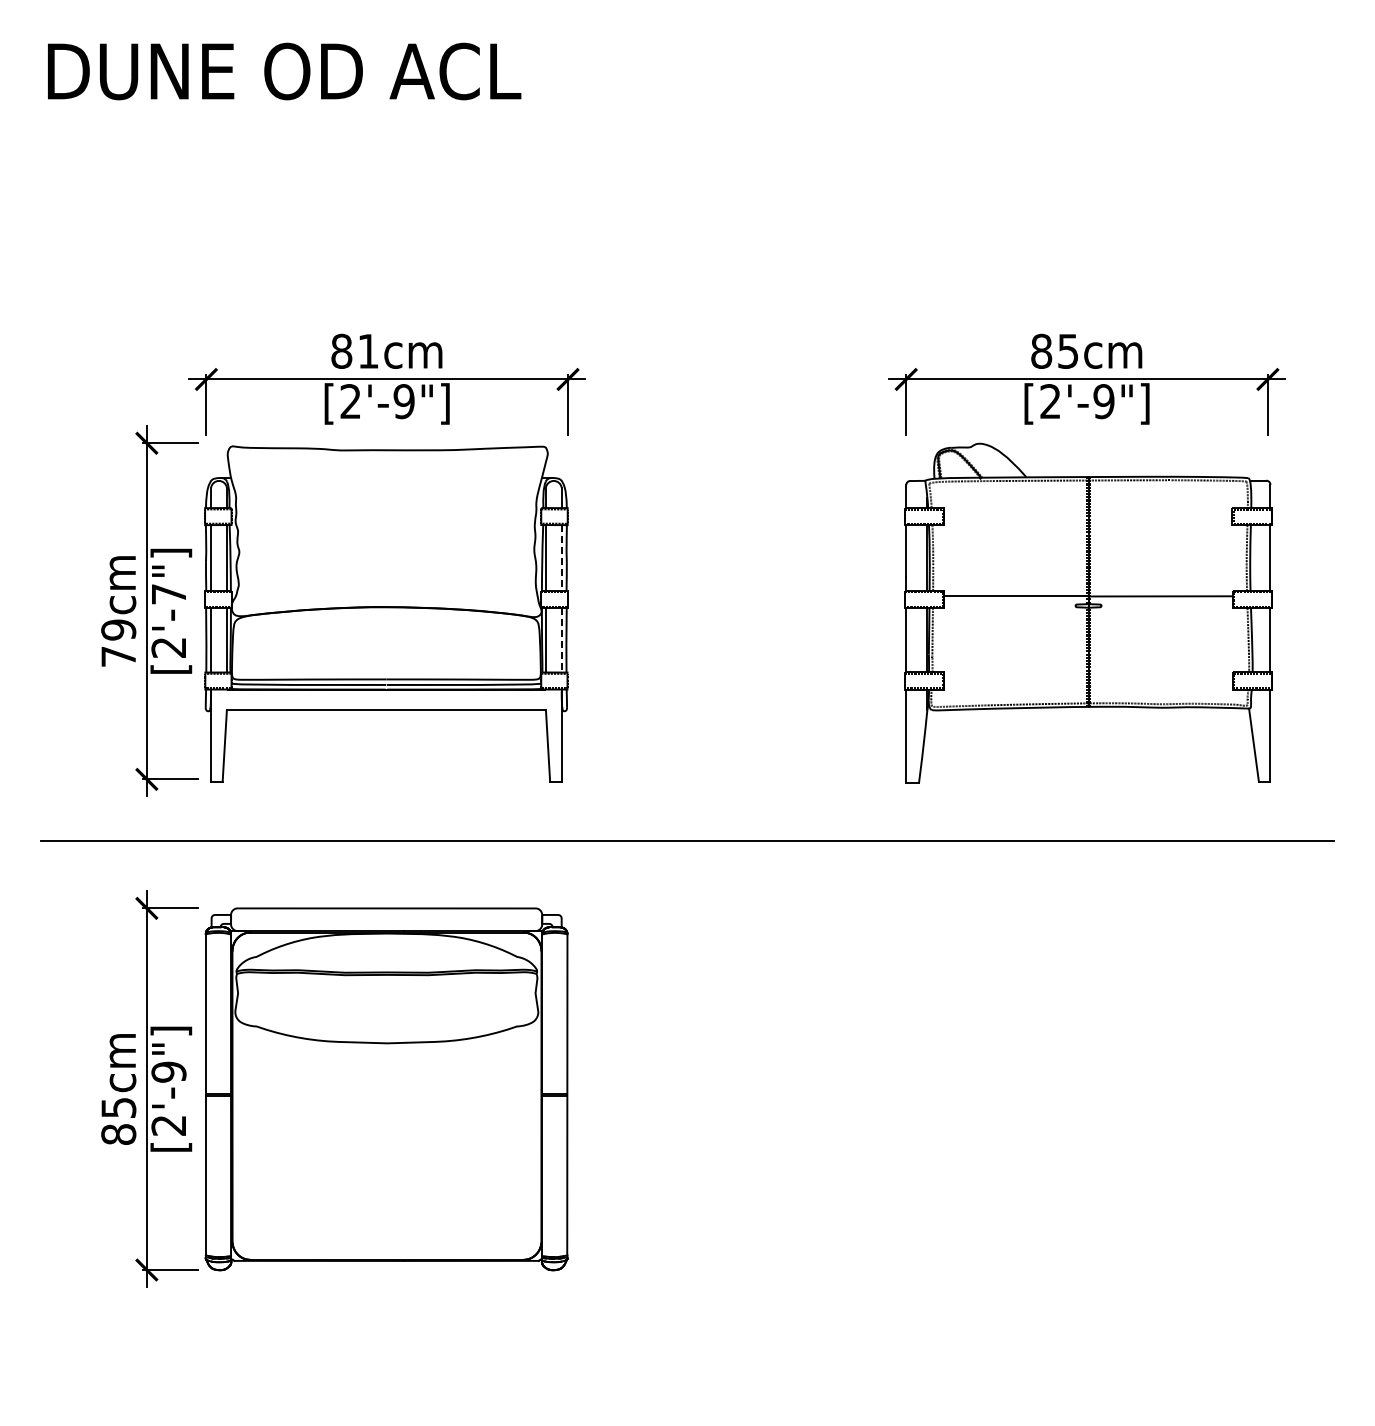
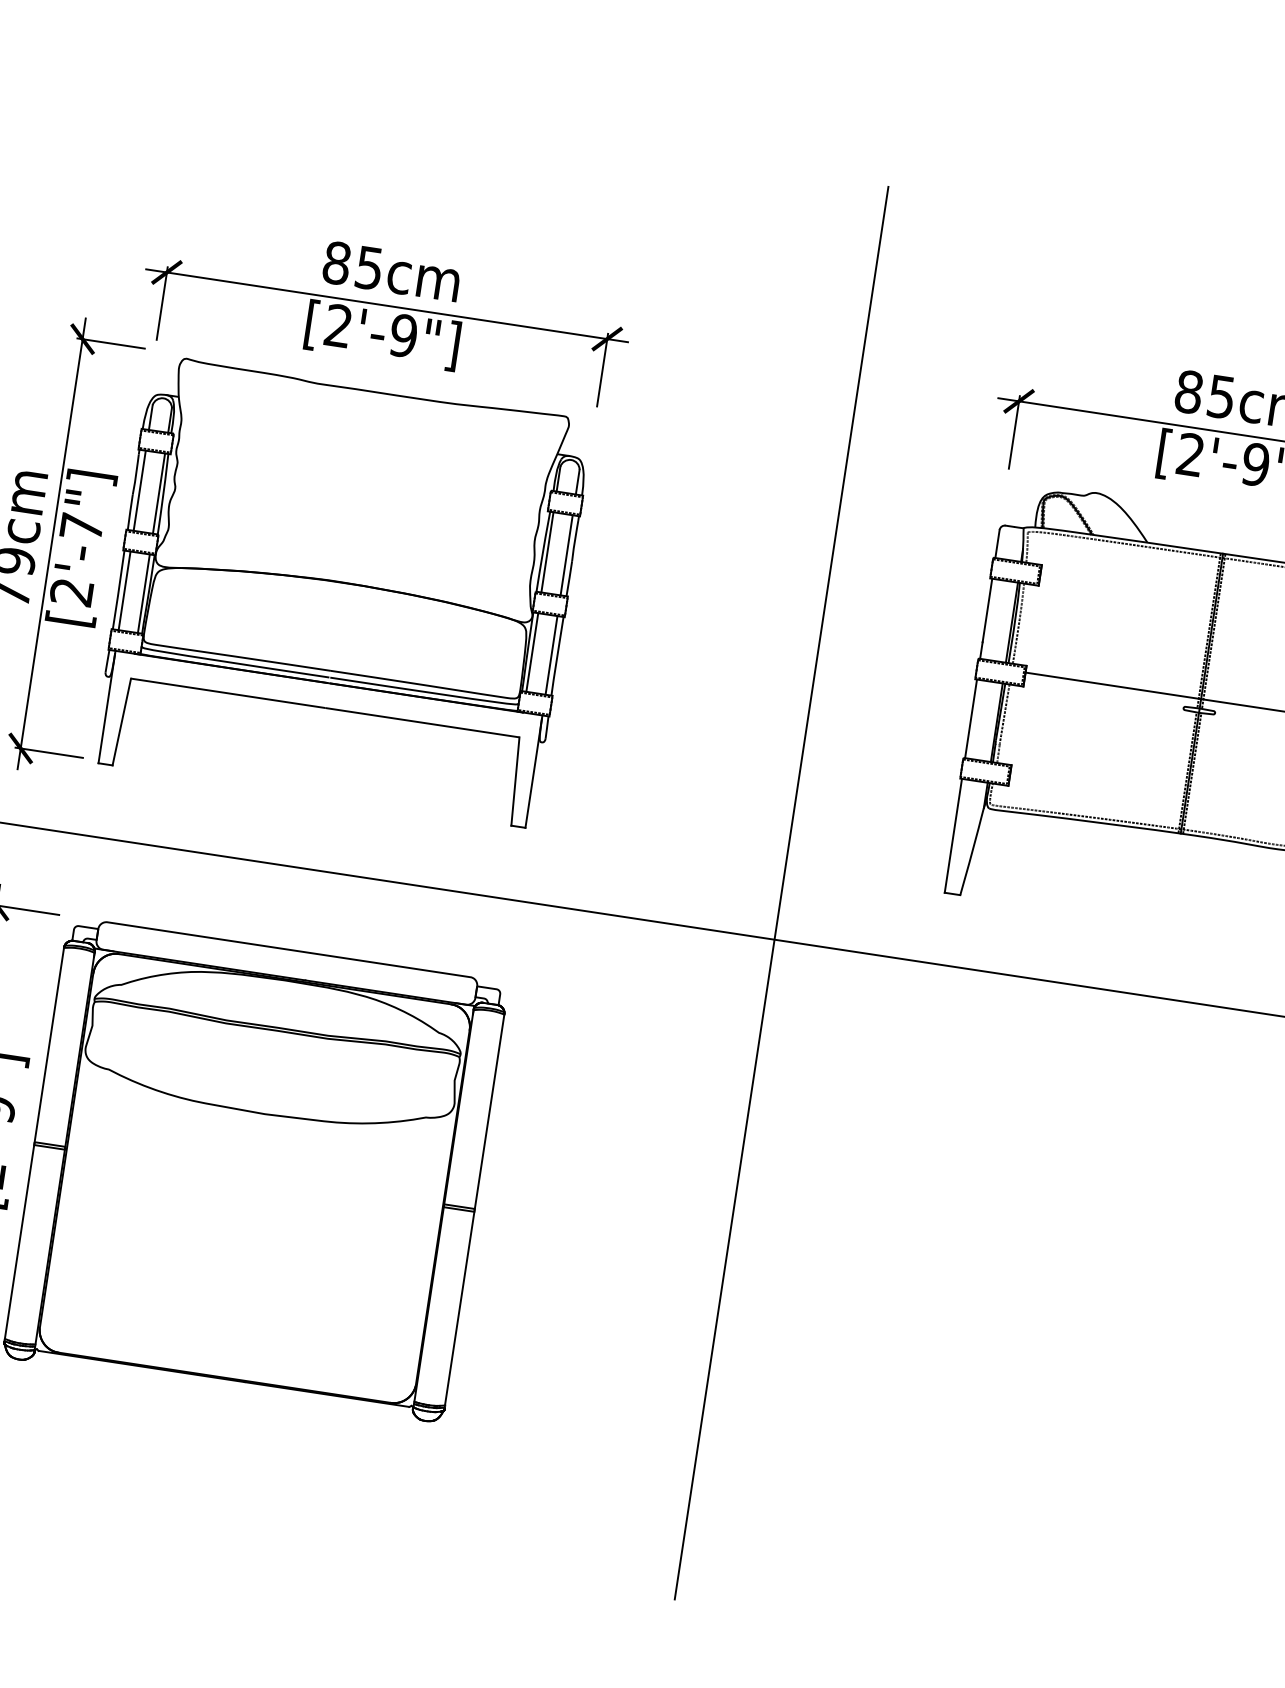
text: (368, 351) -> (369, 268), 81cm -> 85cm
line: (561, 558) -> (566, 555), dashed -> solid
line: (561, 640) -> (551, 655), dashed -> solid
line: (775, 803) -> (781, 893), added

